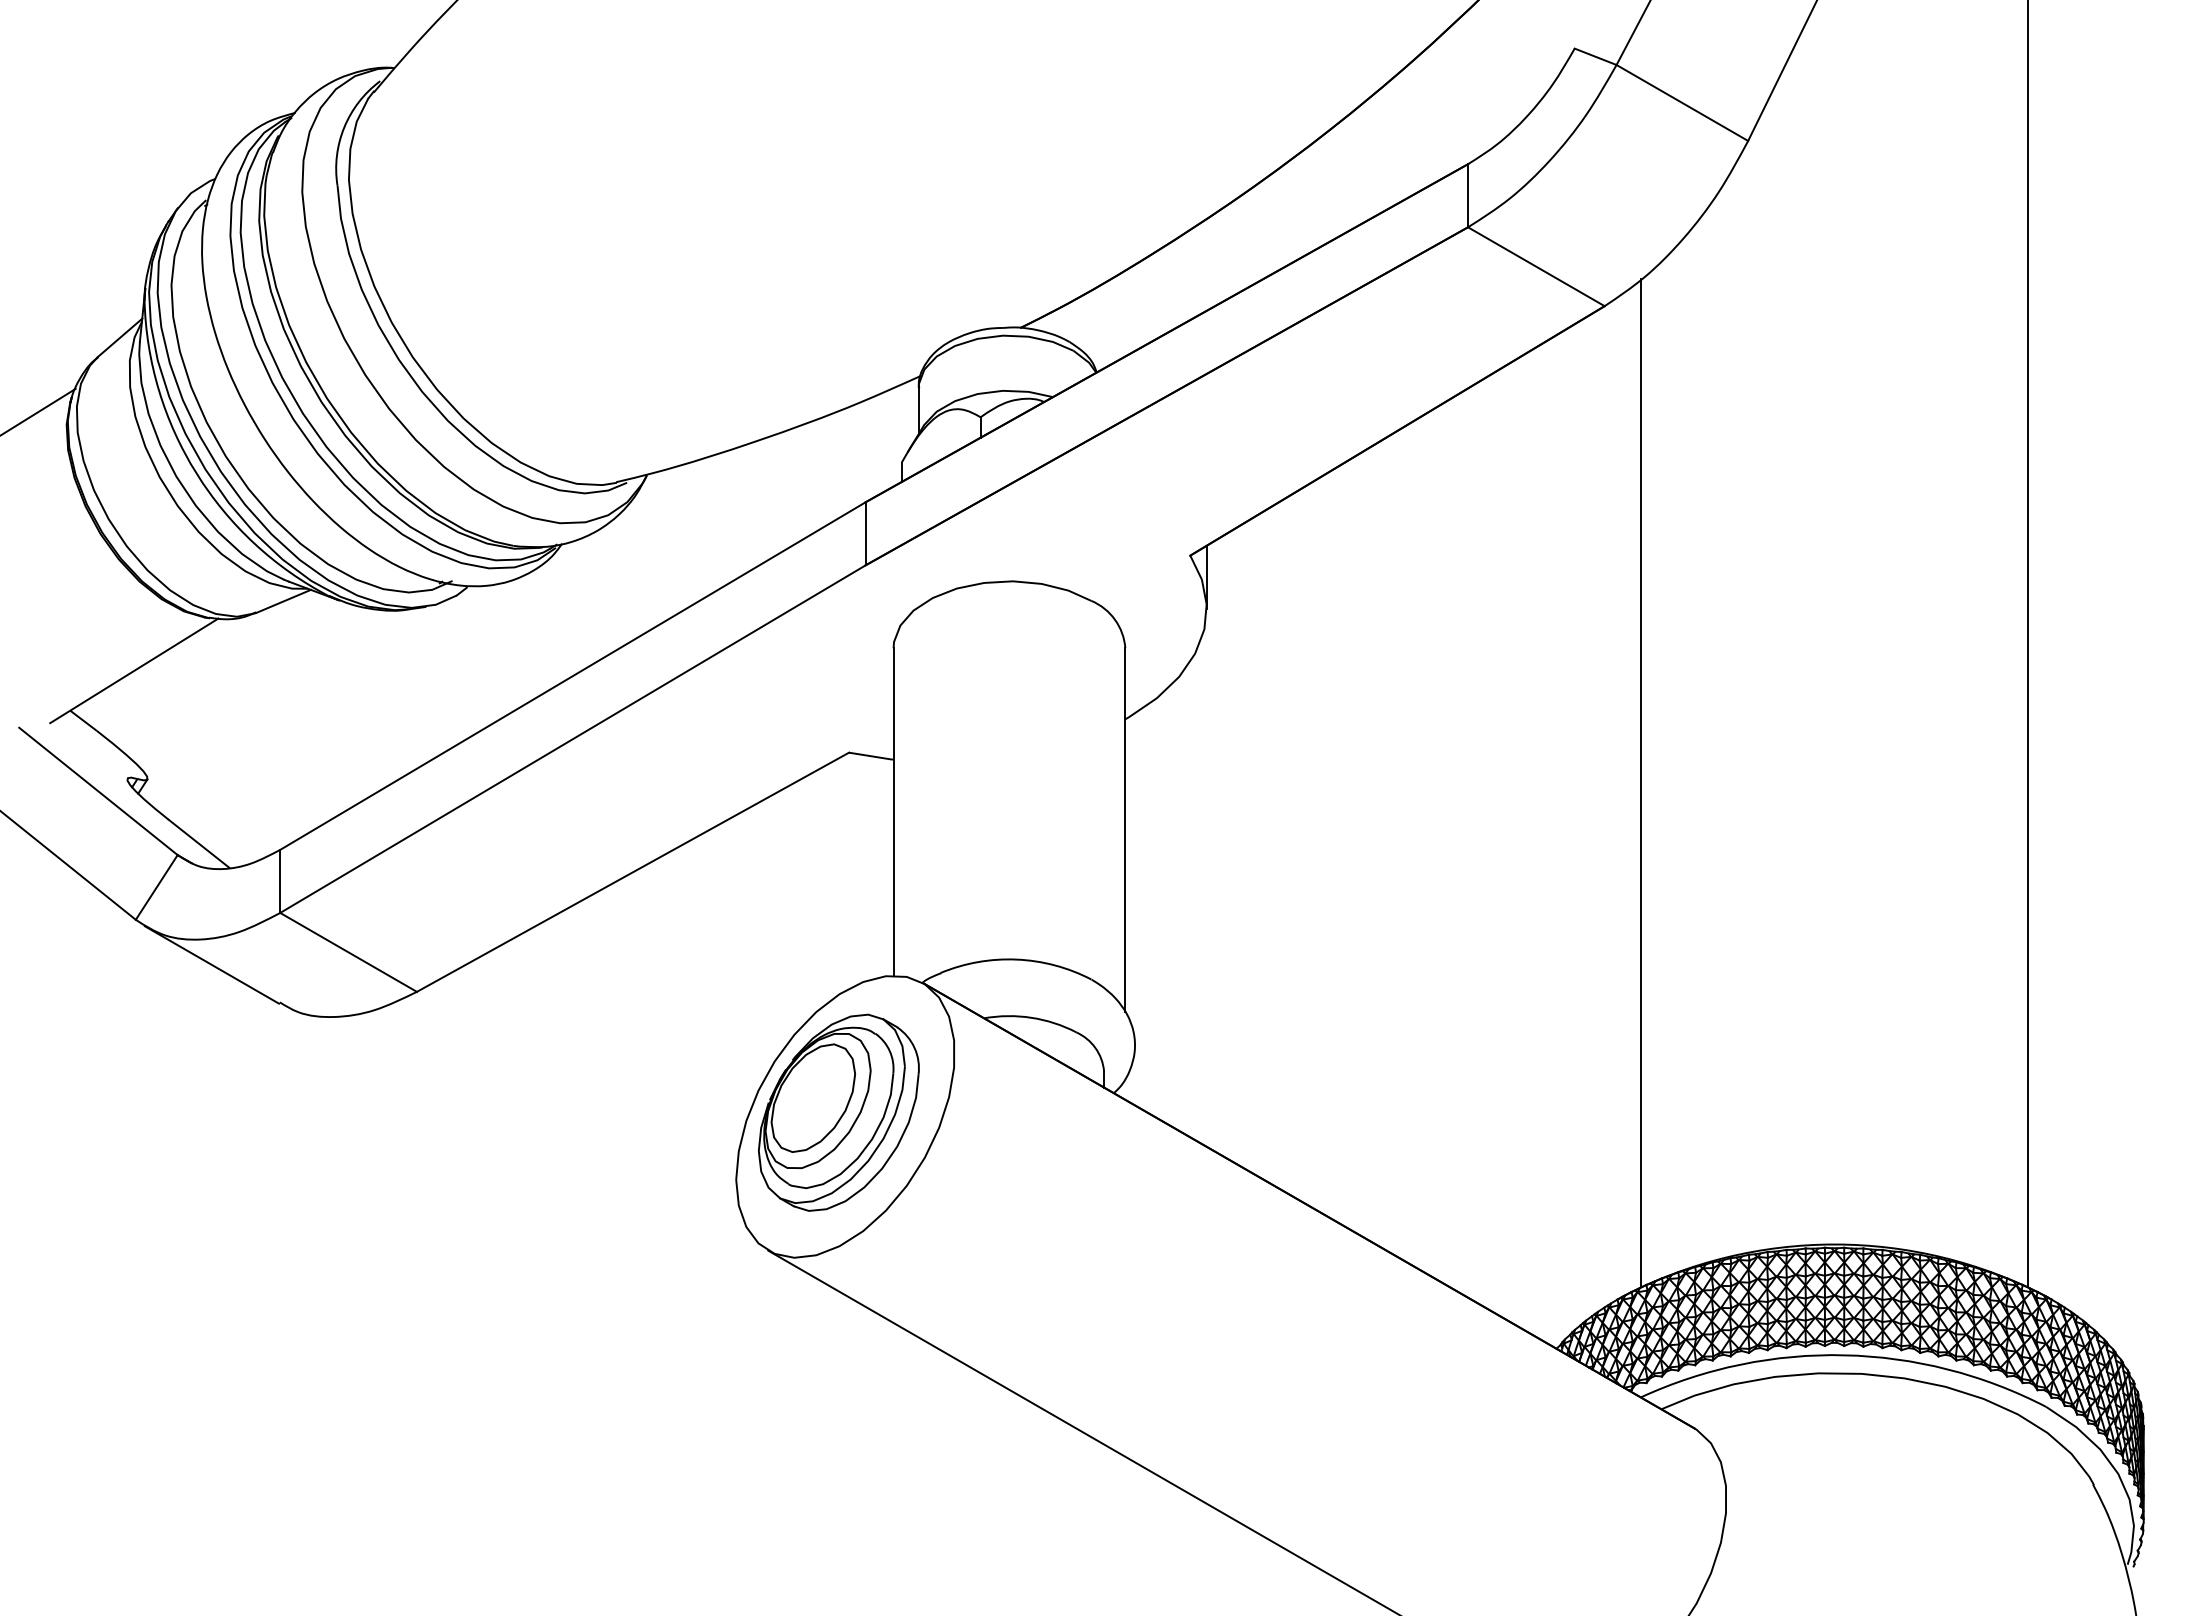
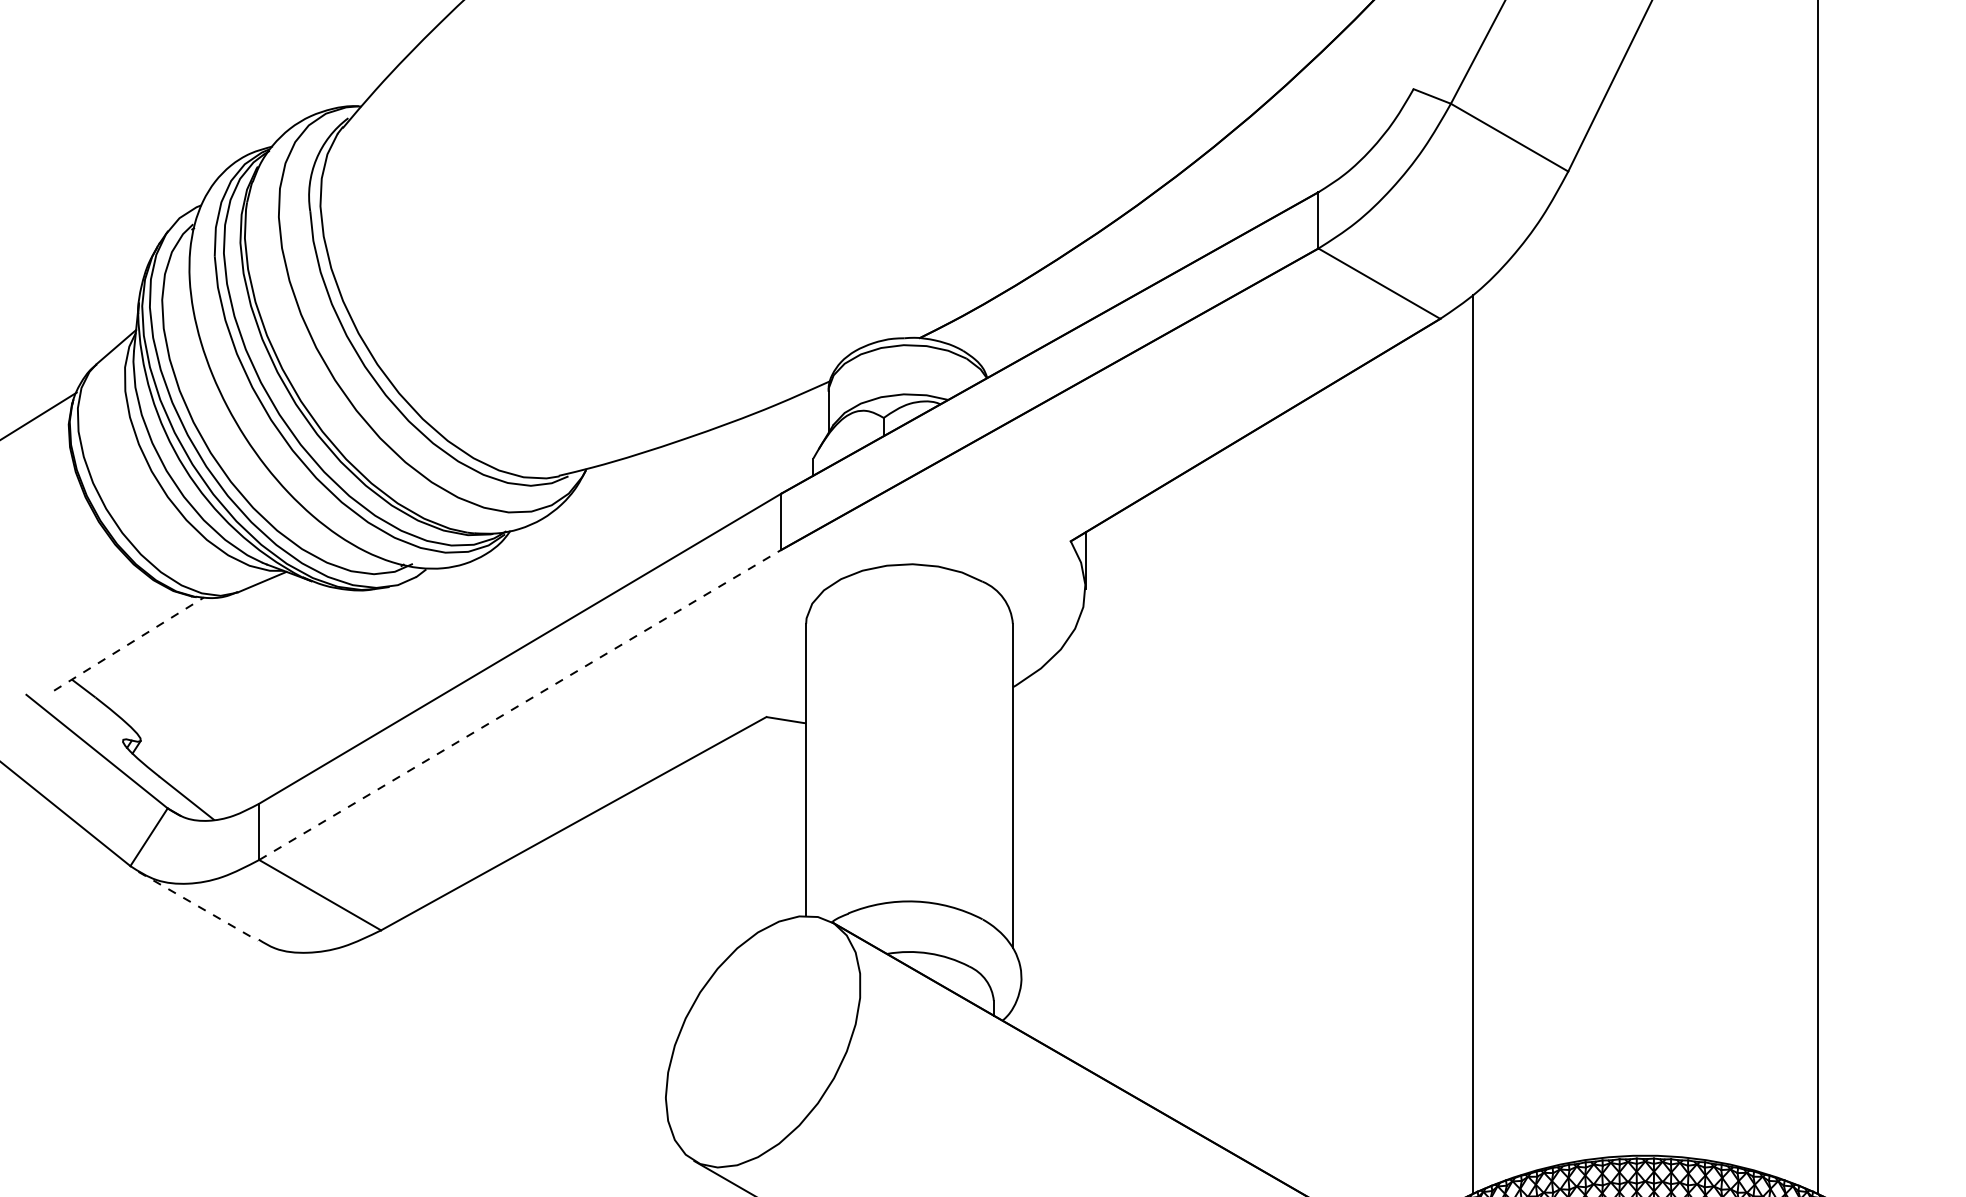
line: (134, 670) -> (129, 643), solid -> dashed
line: (573, 738) -> (520, 704), solid -> dashed
line: (212, 965) -> (198, 906), solid -> dashed
part: (838, 1112) -> (757, 1037), removed

